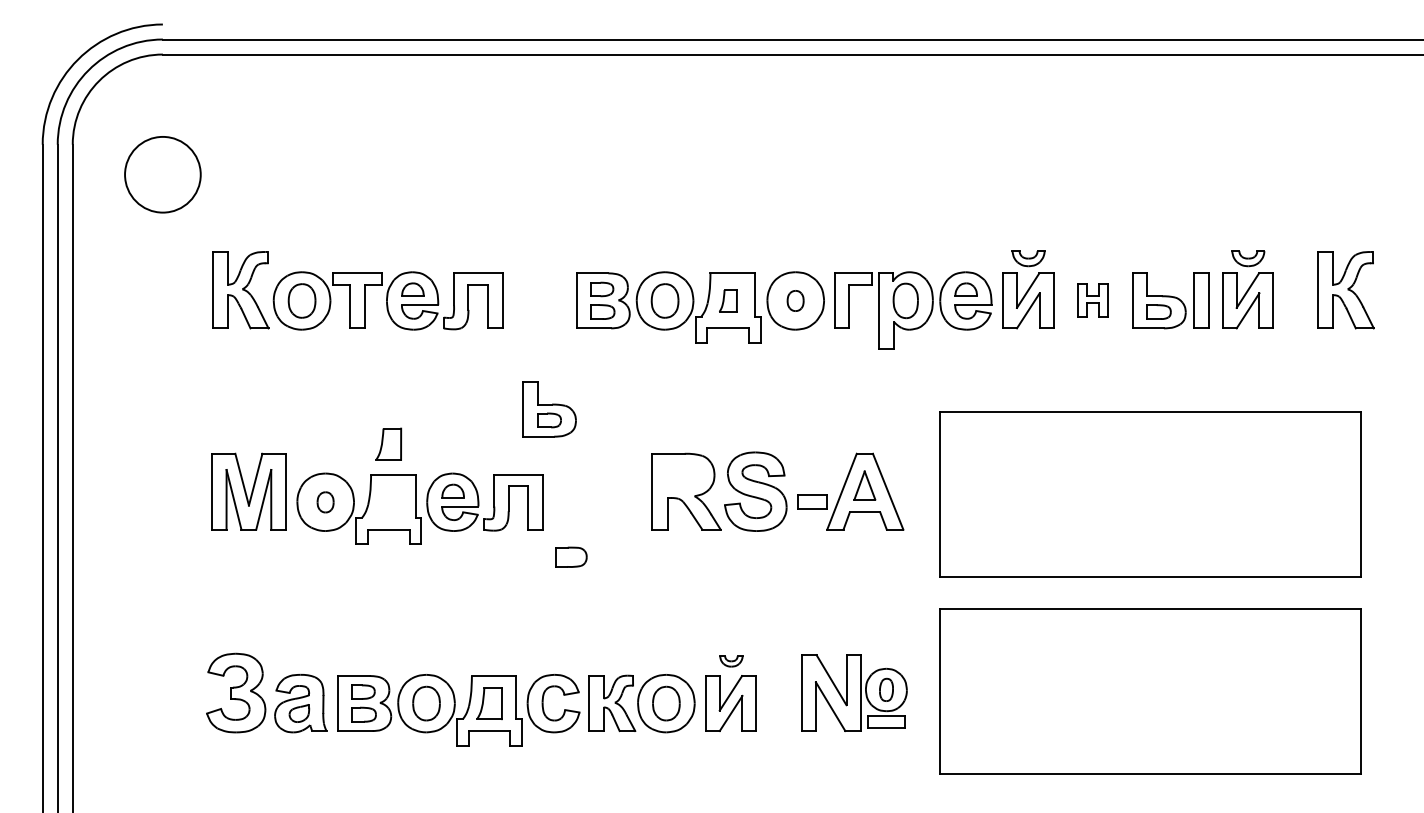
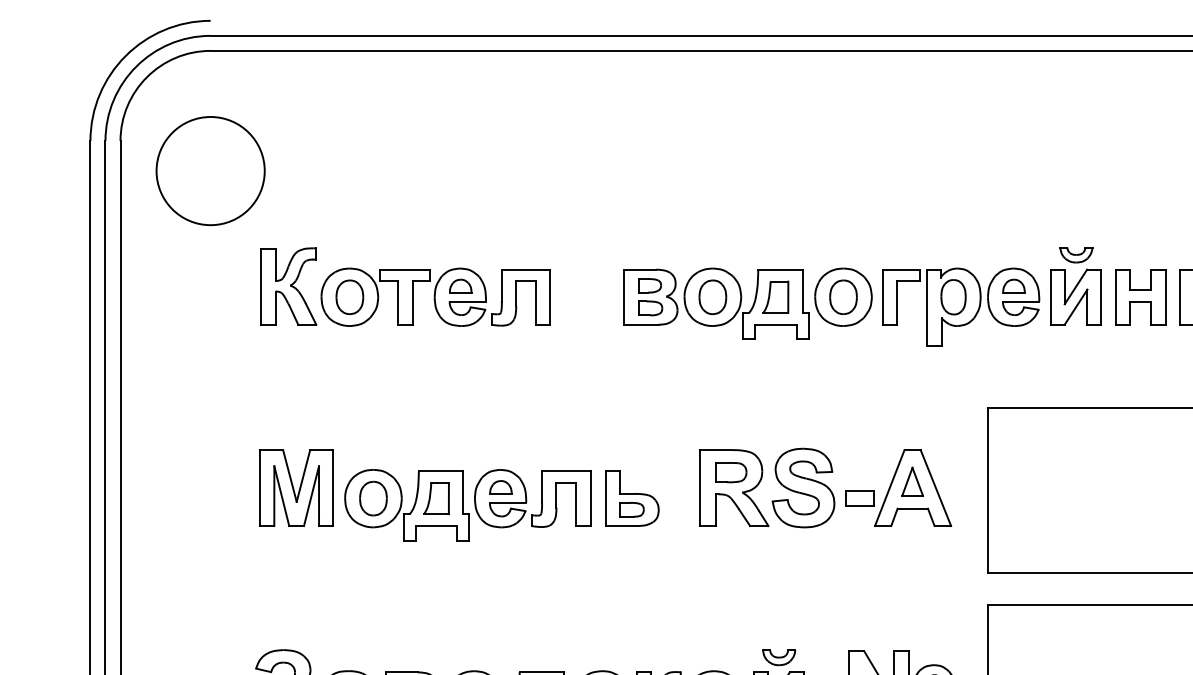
circle: (162, 174) -> (210, 170), size x1.43
part: (728, 300) -> (776, 296), size x1.43
part: (795, 300) -> (843, 296), size x1.67
part: (1092, 300) -> (1140, 296), size x1.67
part: (549, 409) -> (632, 498), moved
part: (388, 443) -> (436, 497), moved
part: (325, 502) -> (373, 498), size x1.67
part: (571, 556) -> (731, 471), moved
part: (731, 661) -> (779, 657), size x1.43

